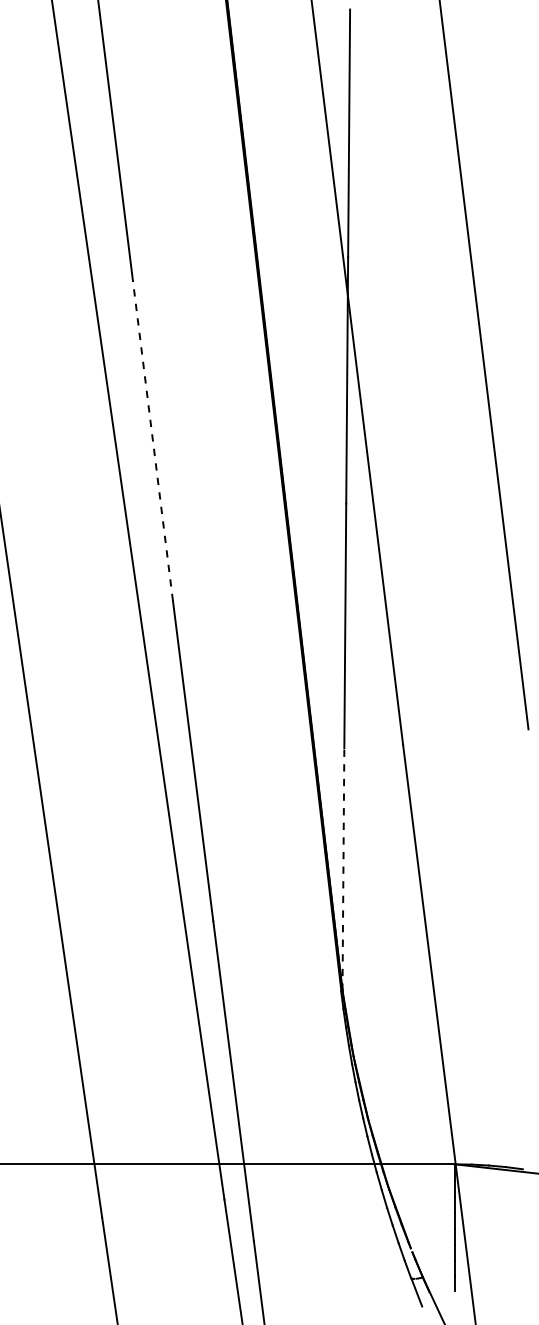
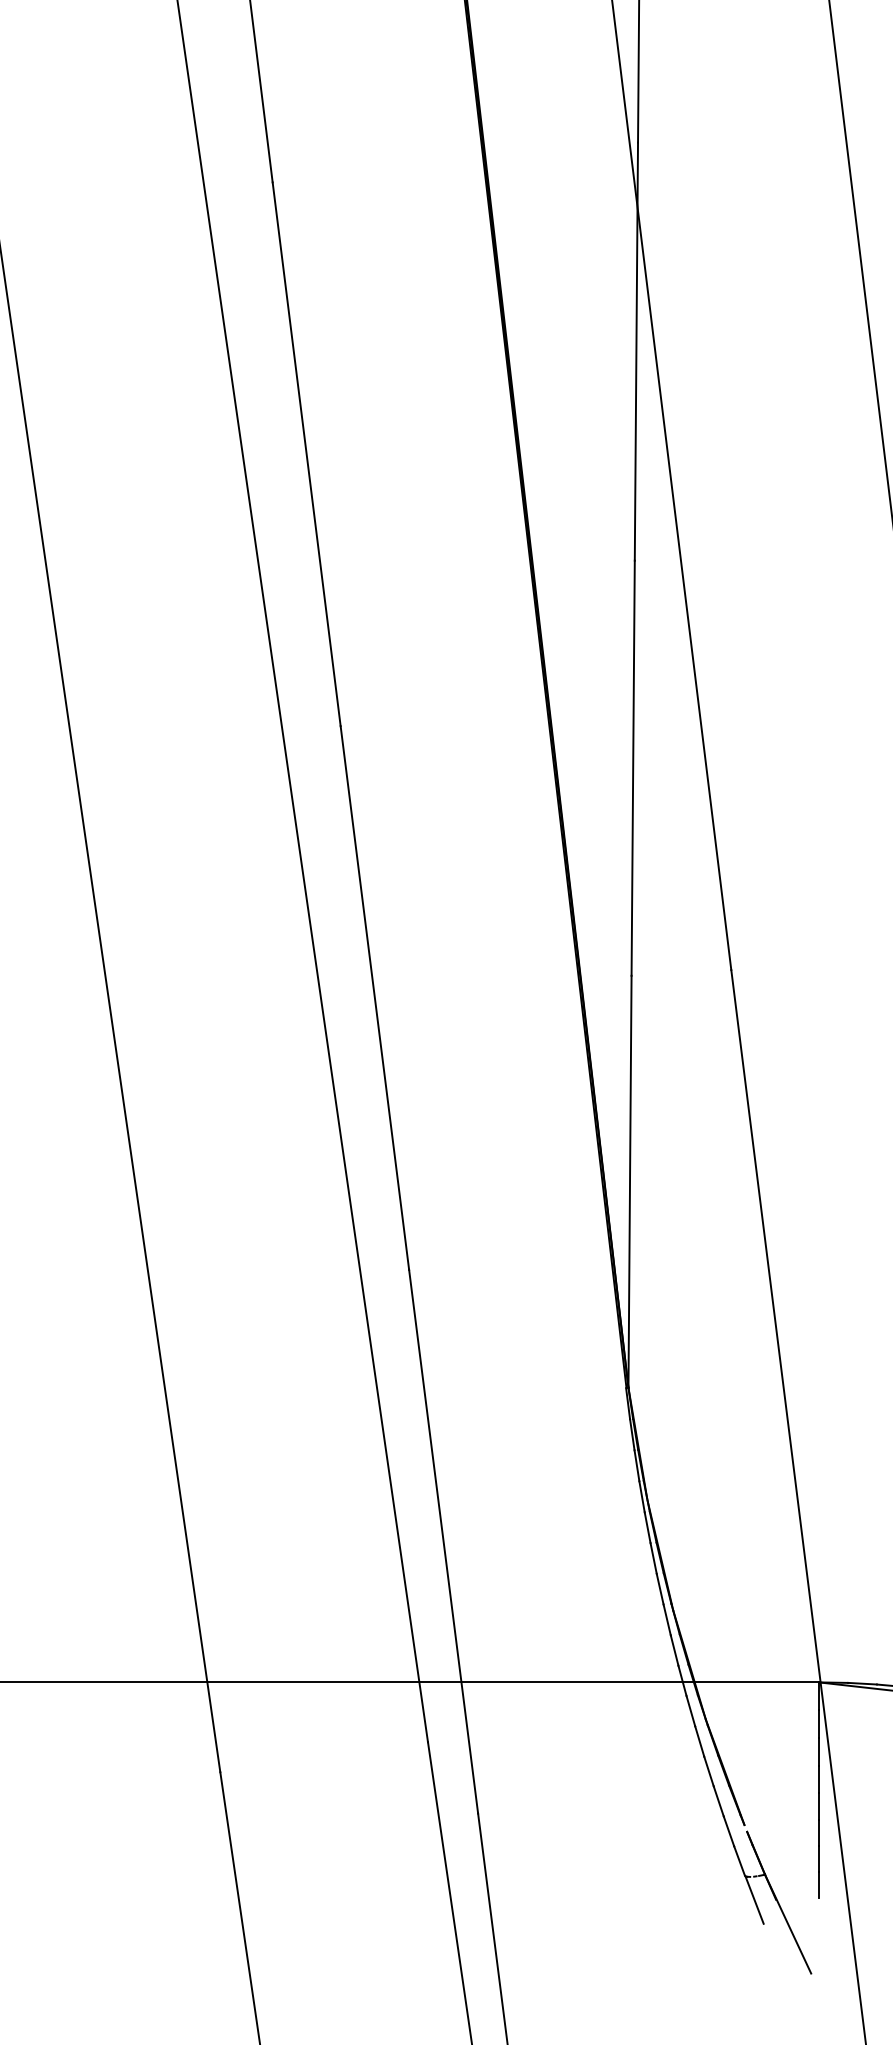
line: (152, 440) -> (305, 453), dashed -> solid
line: (343, 868) -> (630, 1180), dashed -> solid

